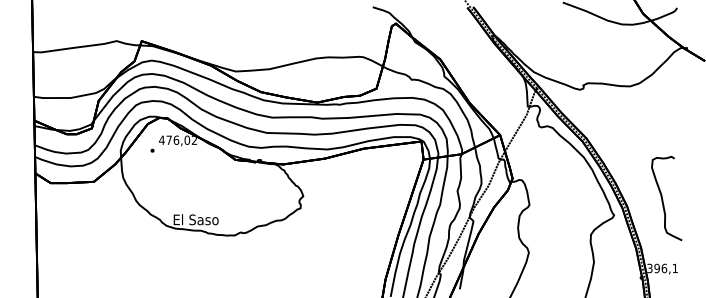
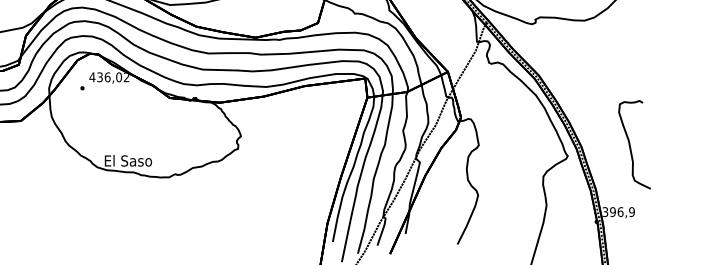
text: (168, 139) -> (99, 76), 476,02 -> 436,02
curve: (663, 199) -> (631, 145), moved
text: (675, 268) -> (632, 212), 396,1 -> 396,9

